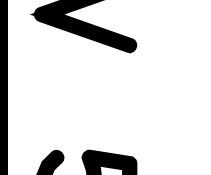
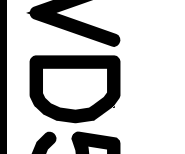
part: (84, 101) -> (74, 89), added

